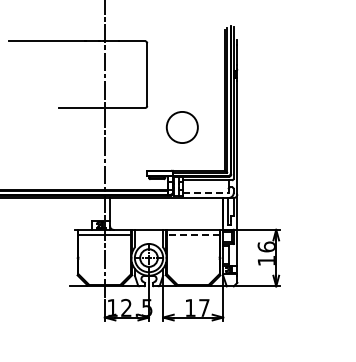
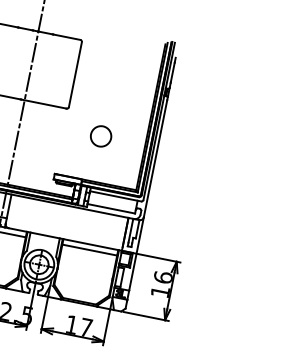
circle: (182, 126) -> (101, 135), size x0.62
line: (205, 192) -> (111, 208), dashed -> solid
line: (193, 235) -> (90, 250), dashed -> solid

